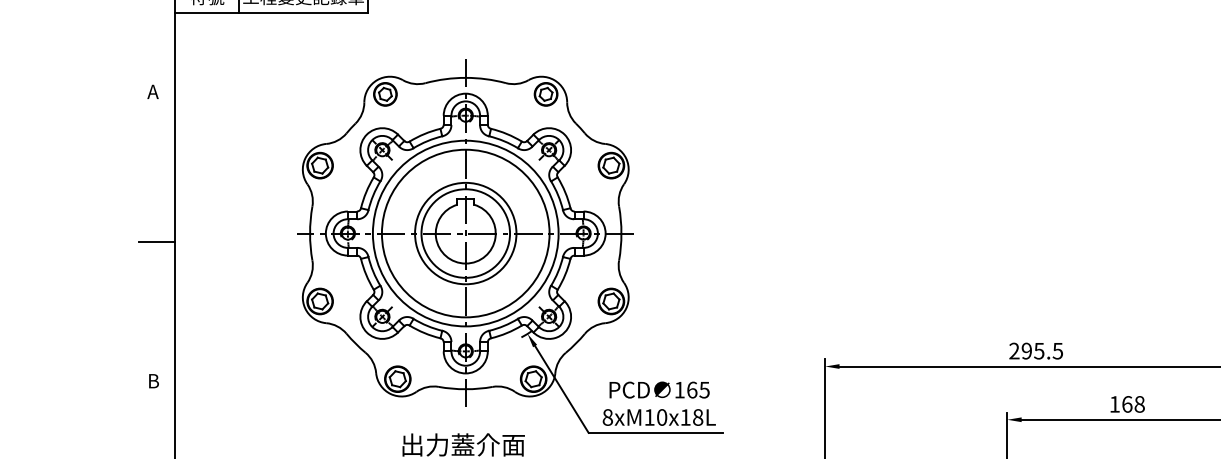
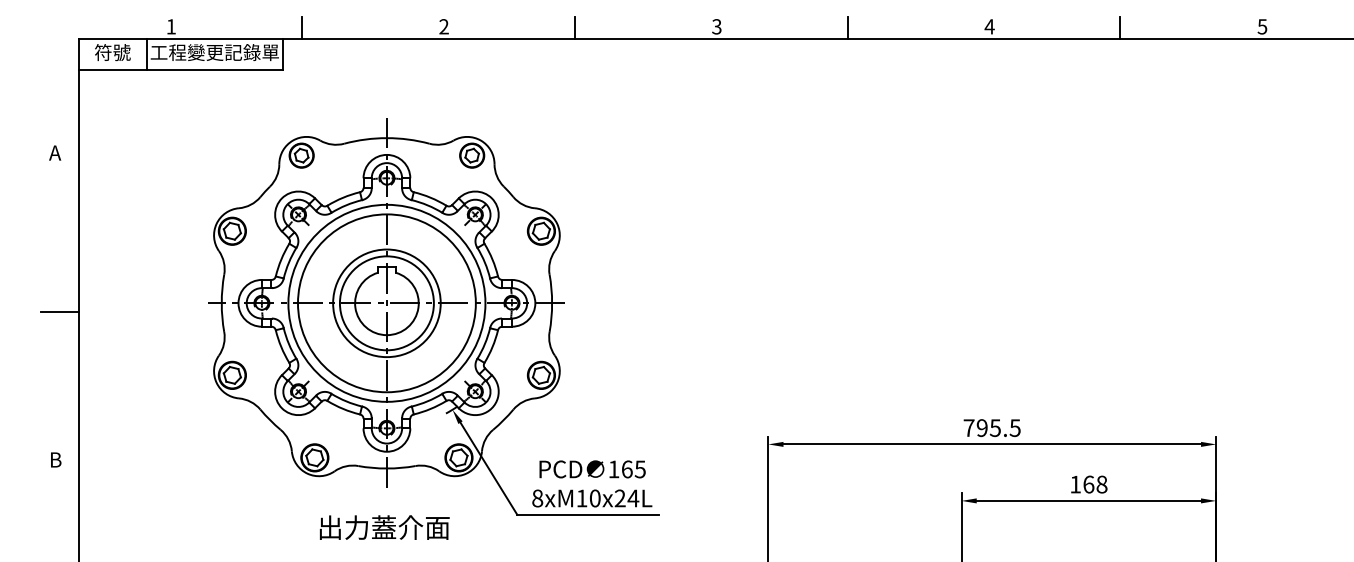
text: (1013, 350) -> (968, 427), 295.5 -> 795.5
text: (691, 417) -> (626, 498), 8xM10x18L -> 8xM10x24L

